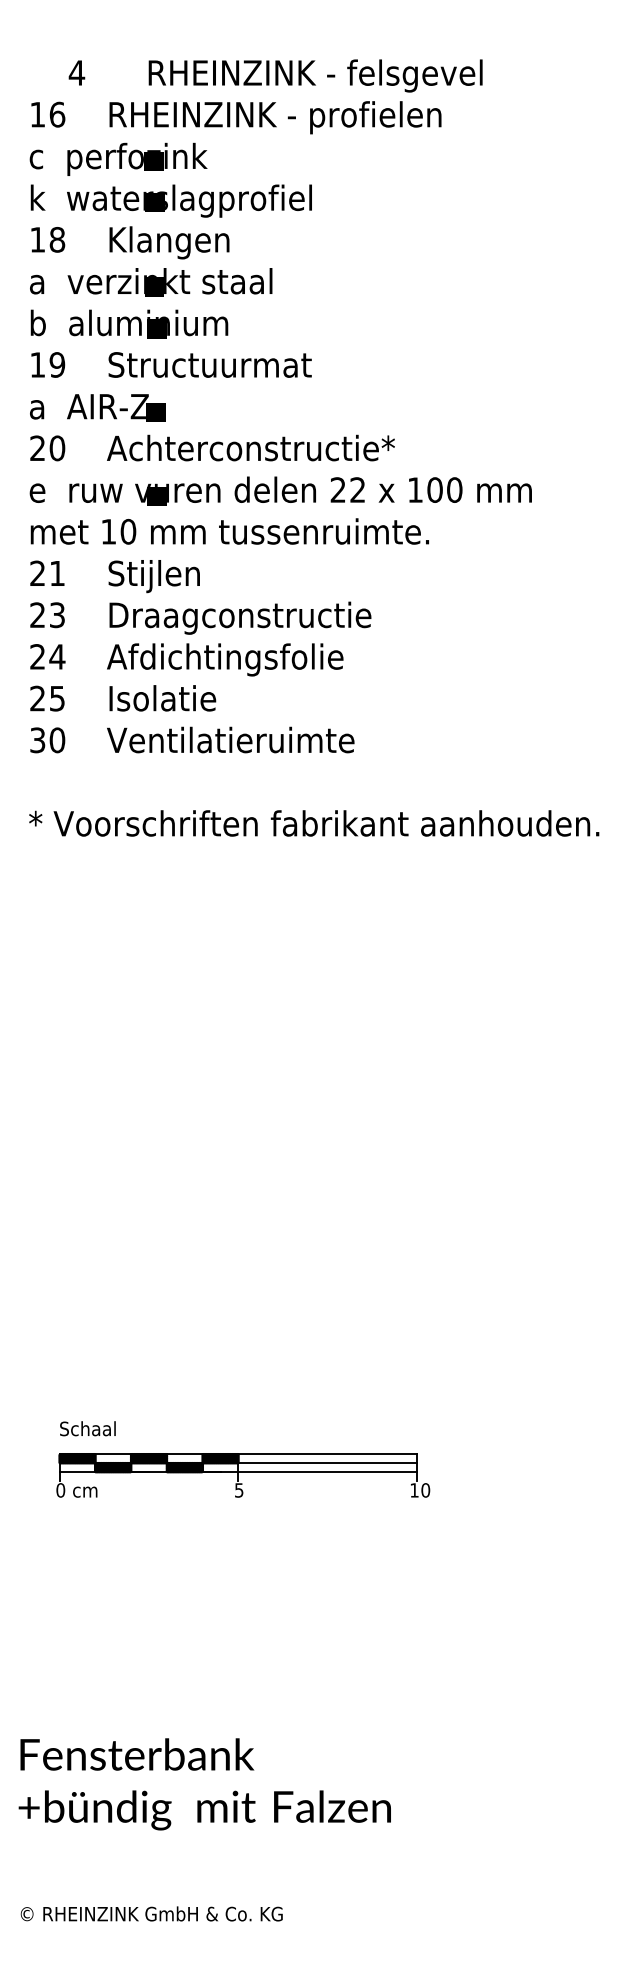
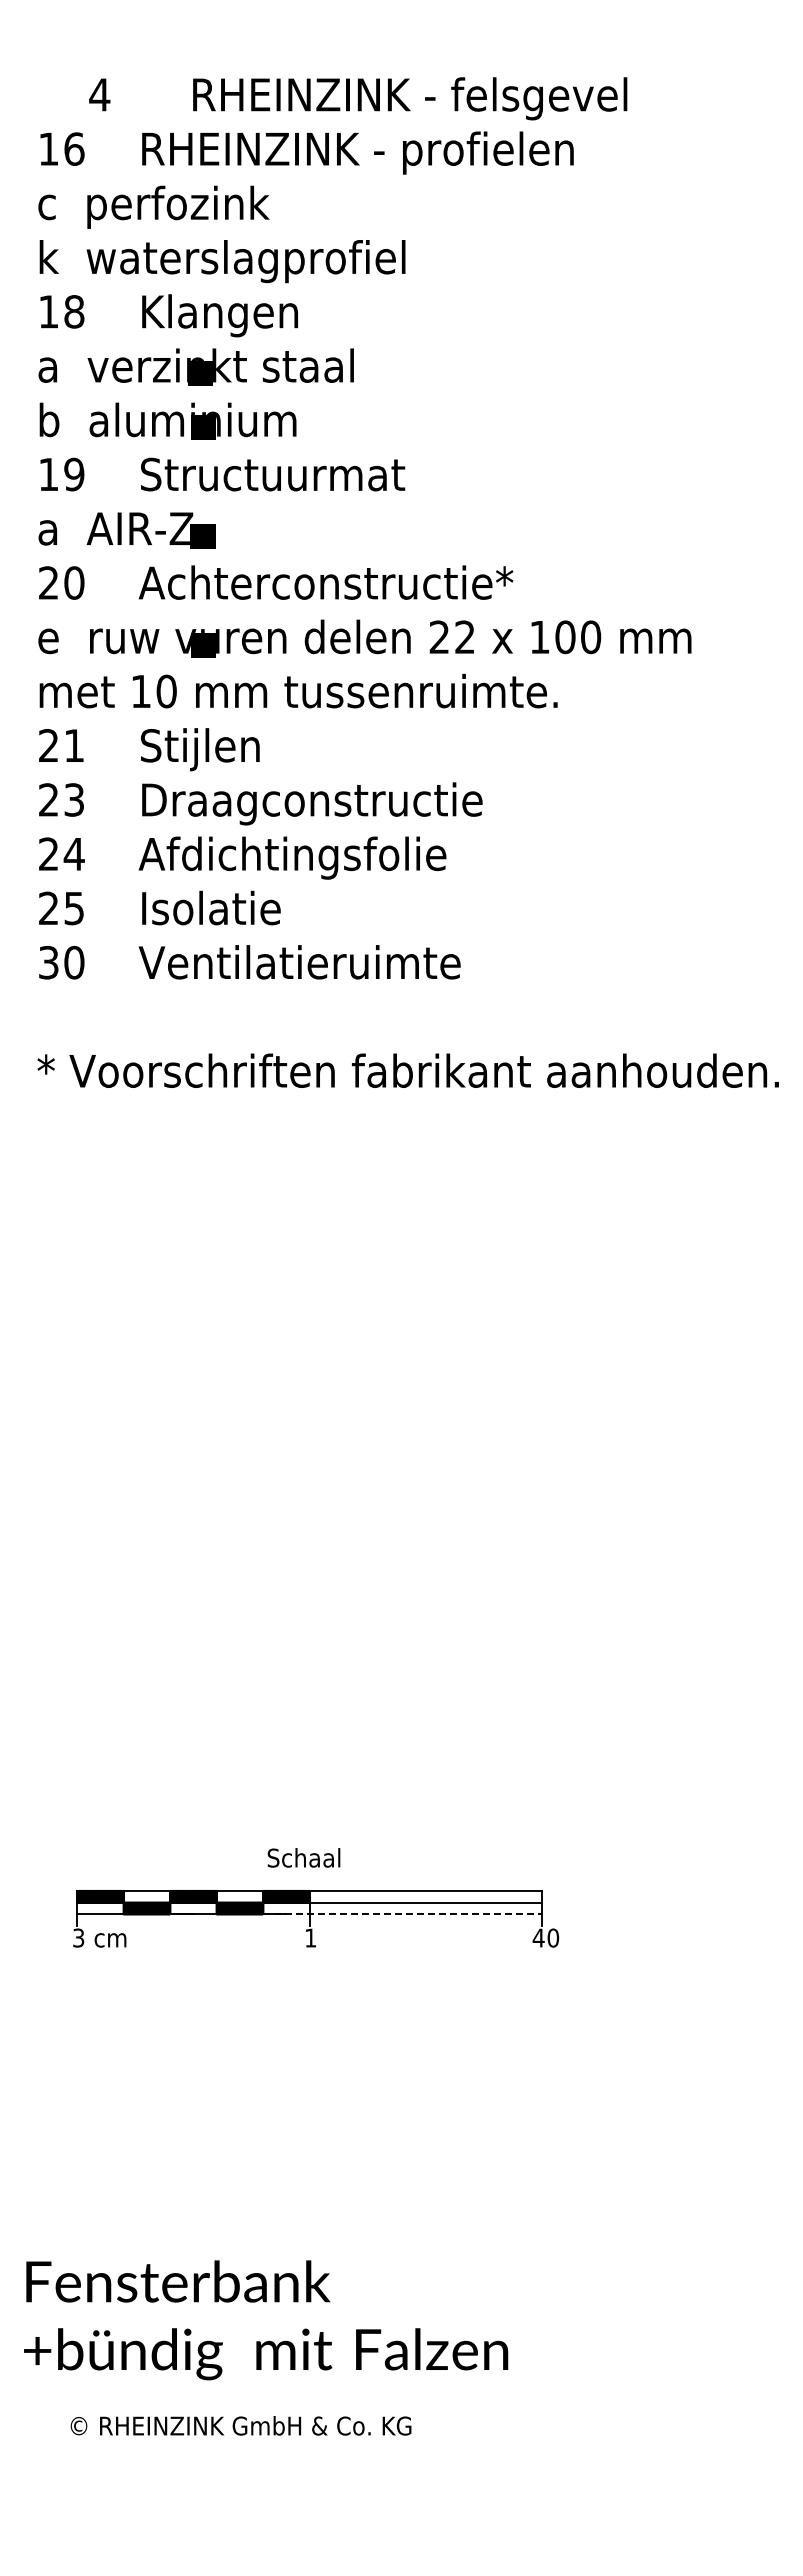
fill: (153, 161) -> (199, 209), removed
fill: (155, 201) -> (201, 262), removed
text: (87, 1428) -> (303, 1857), moved
line: (310, 1472) -> (403, 1914), solid -> dashed
text: (60, 1489) -> (78, 1937), 0 -> 3
text: (239, 1489) -> (310, 1937), 5 -> 1
text: (414, 1489) -> (538, 1937), 10 -> 40
text: (151, 1913) -> (240, 2425), moved

